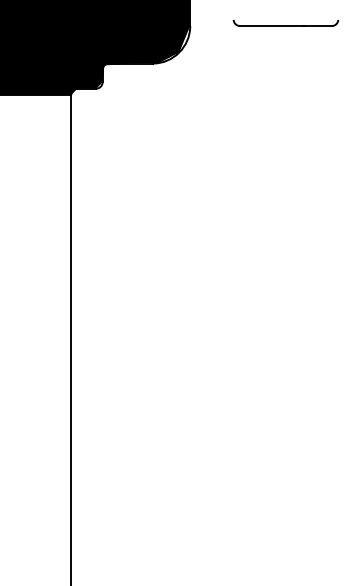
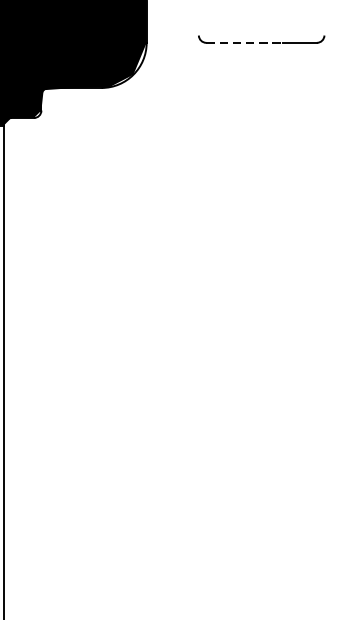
line: (271, 26) -> (244, 43), solid -> dashed

